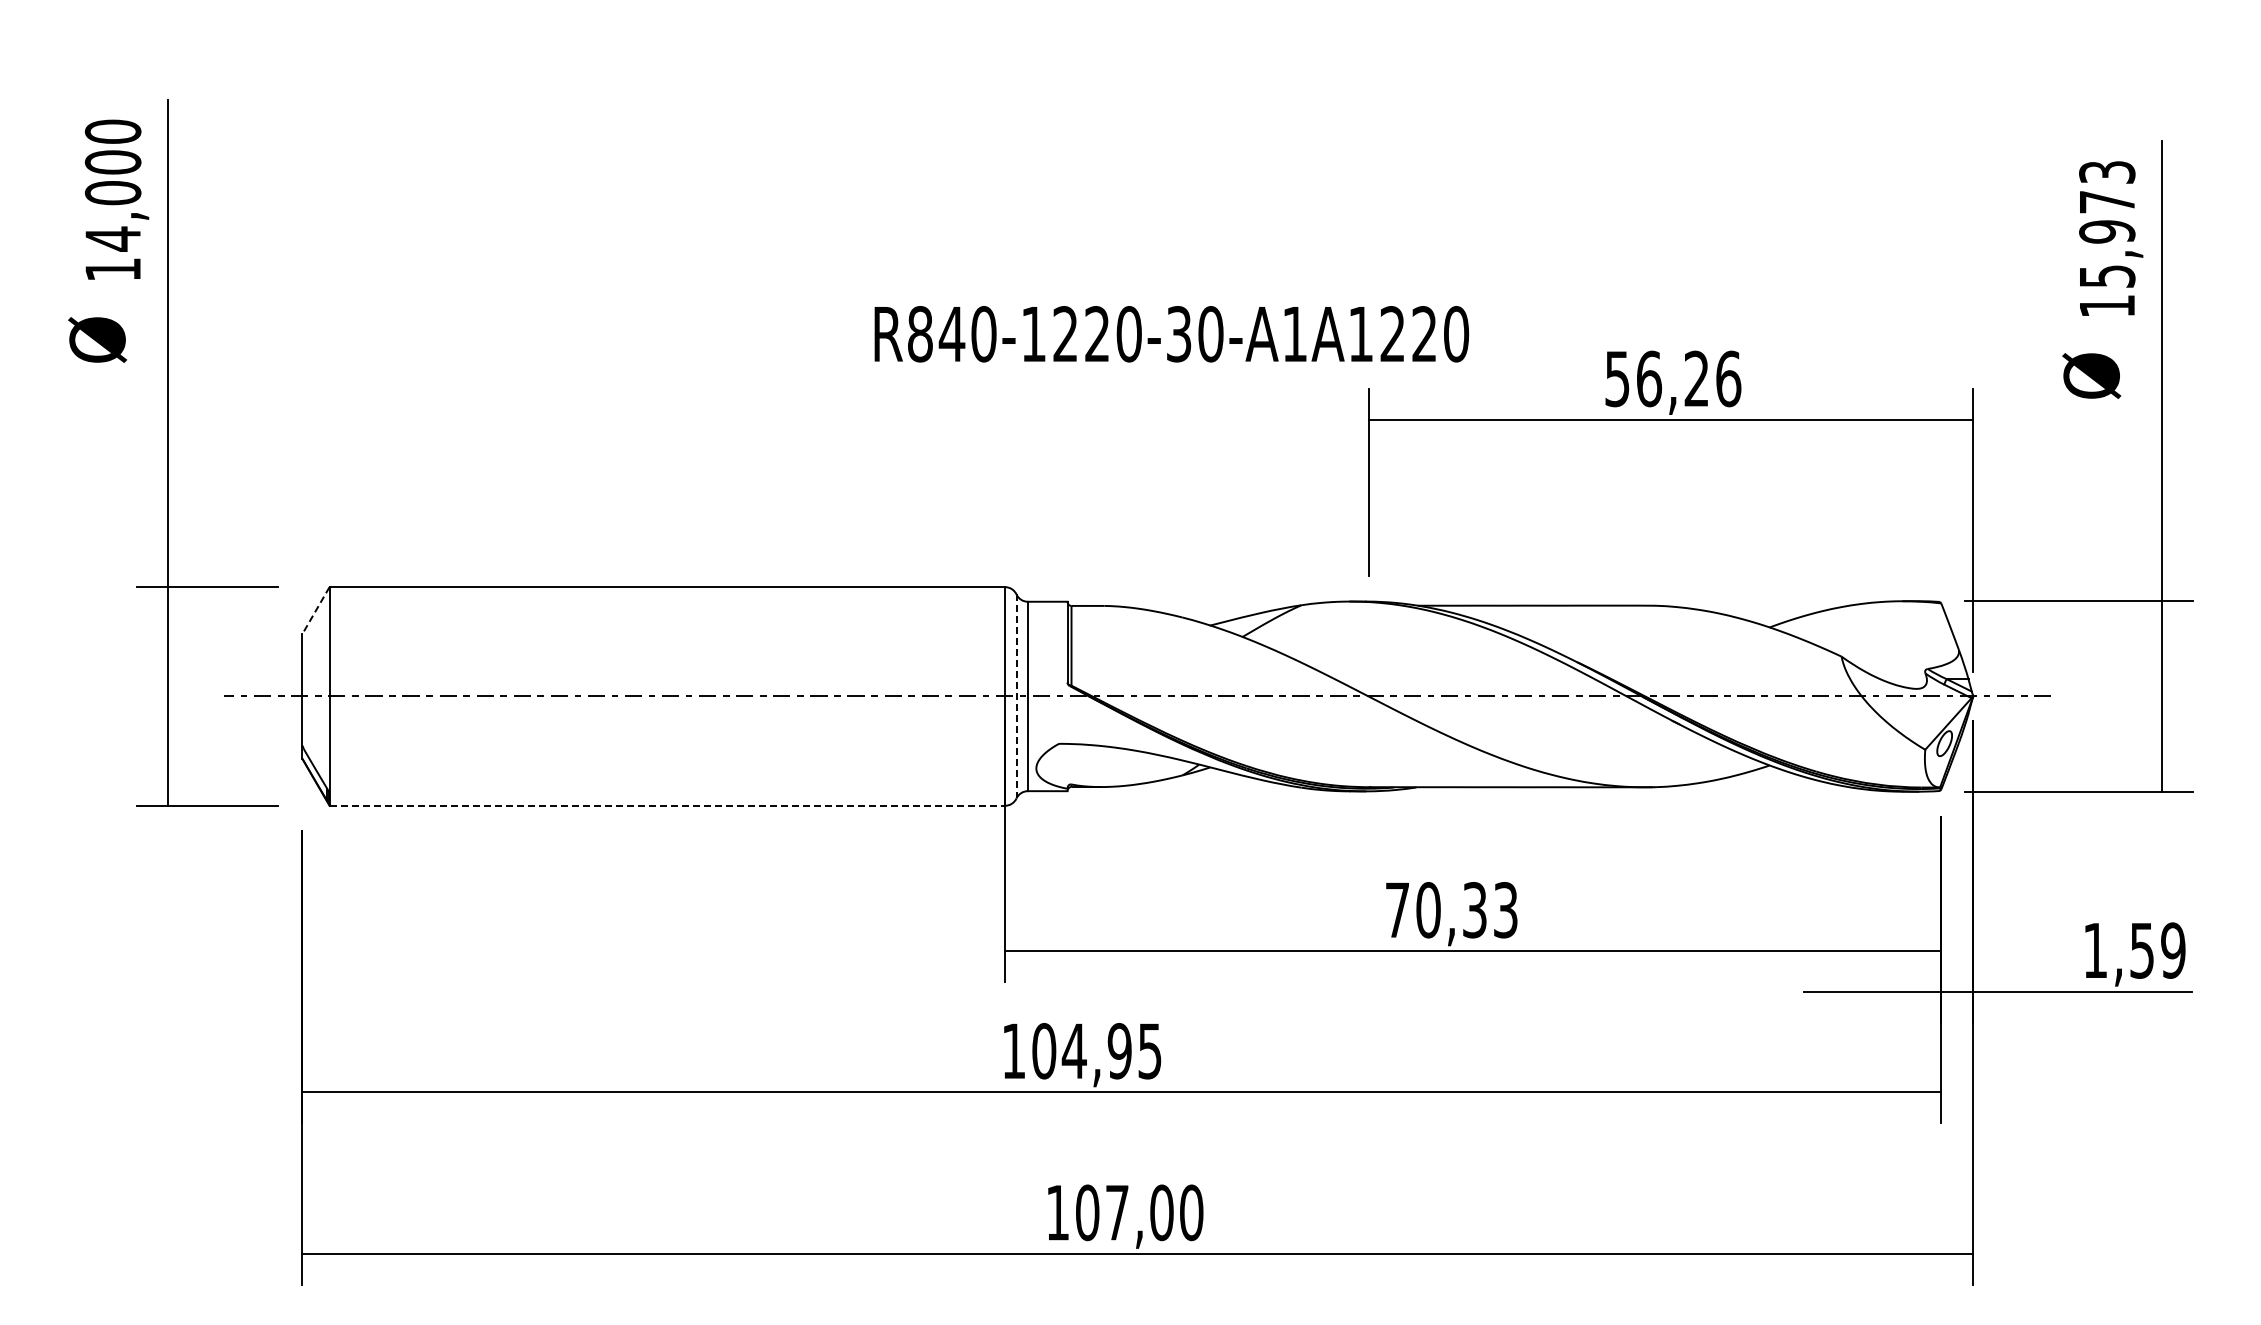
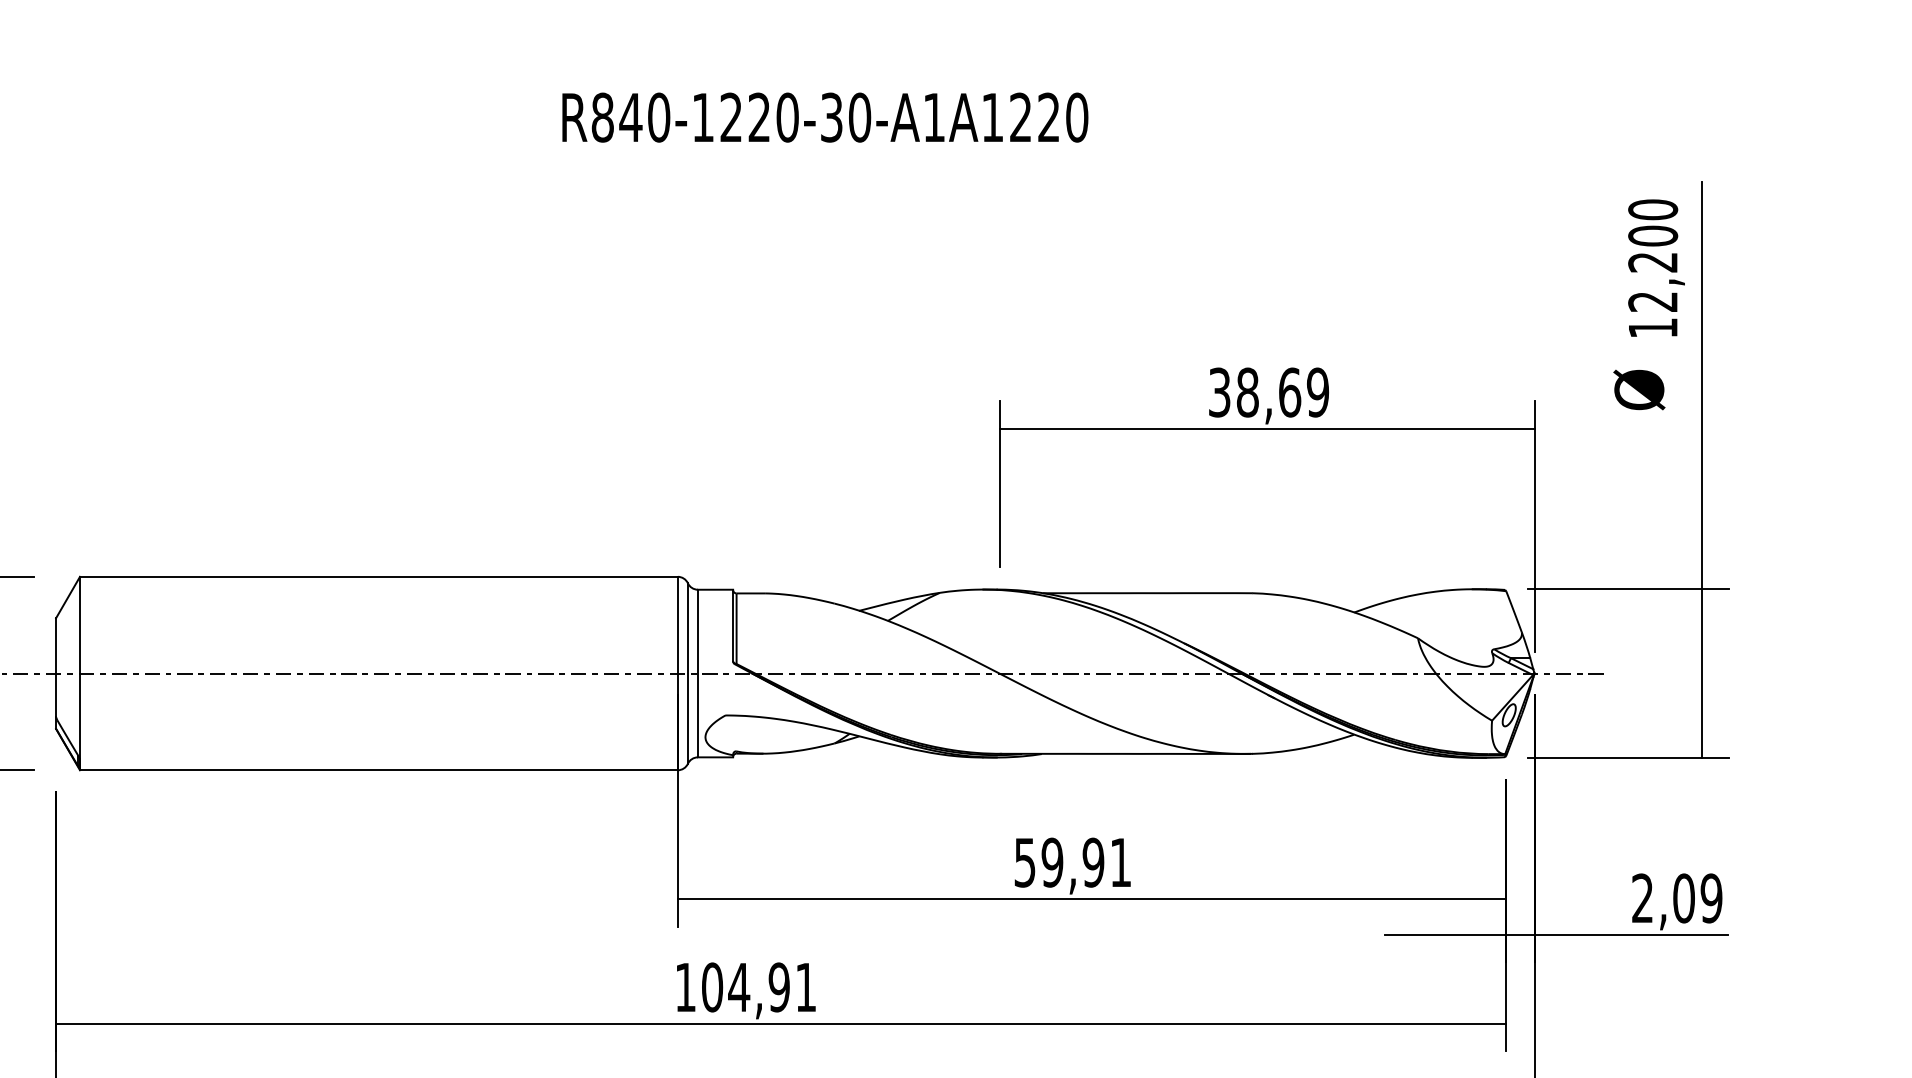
text: (2107, 223) -> (1653, 255), 15,973 -> 12,200
text: (1171, 334) -> (825, 117), moved
text: (1673, 378) -> (1269, 392), 56,26 -> 38,69
line: (315, 611) -> (67, 598), dashed -> solid
line: (1016, 696) -> (687, 673), dashed -> solid
line: (667, 805) -> (379, 770), dashed -> solid
text: (1451, 910) -> (1072, 862), 70,33 -> 59,91
text: (2118, 950) -> (1663, 898), 1,59 -> 2,09
text: (1149, 1051) -> (805, 987), 104,95 -> 104,91

